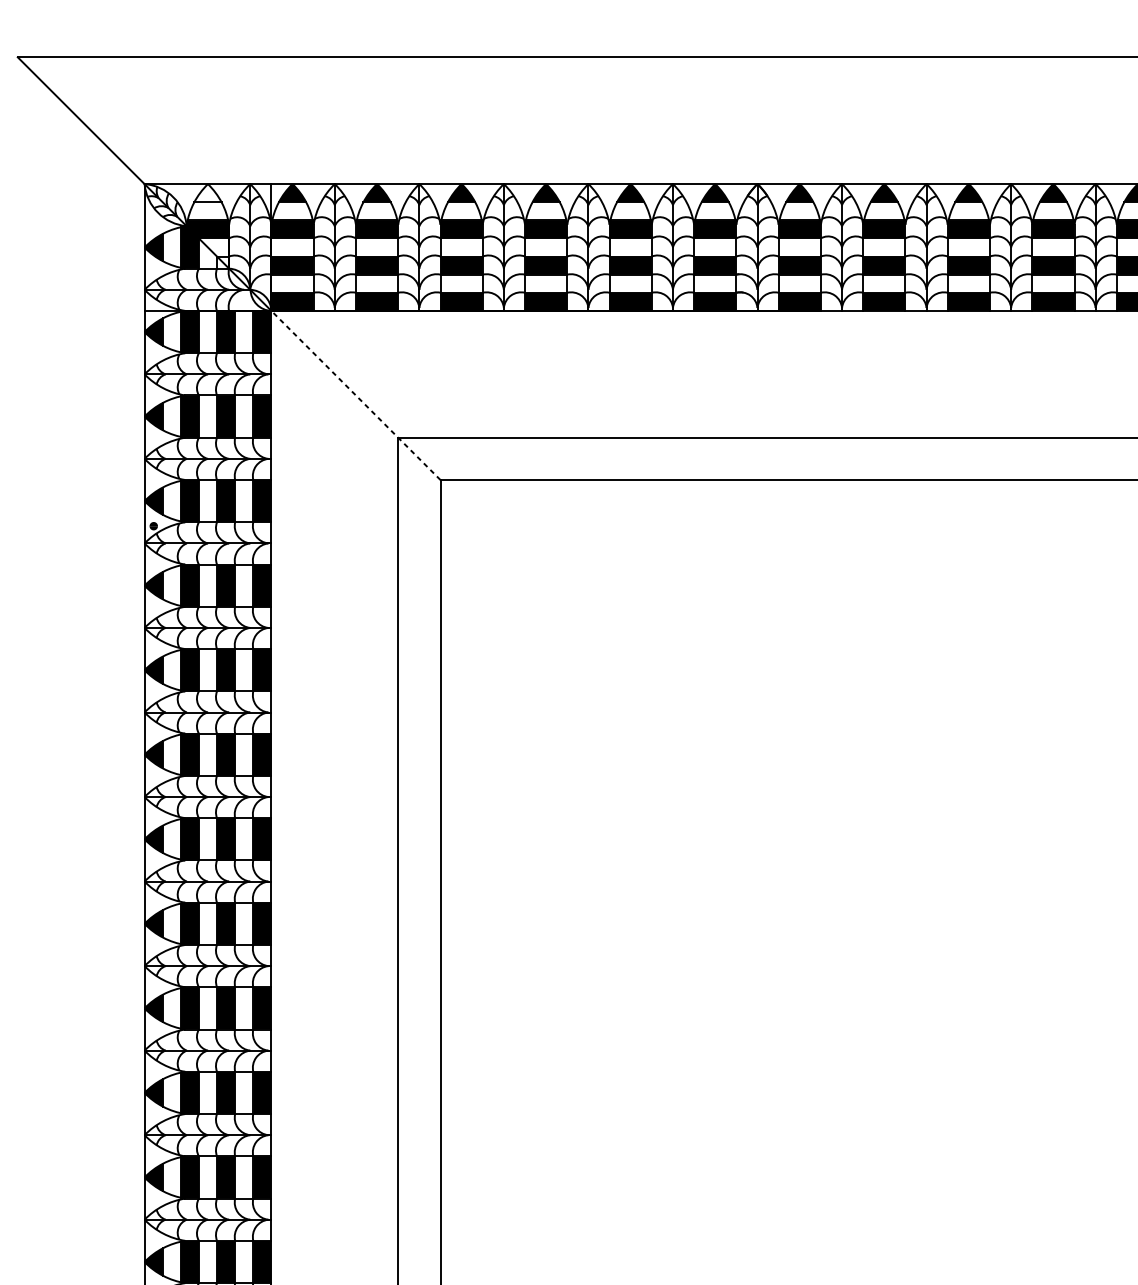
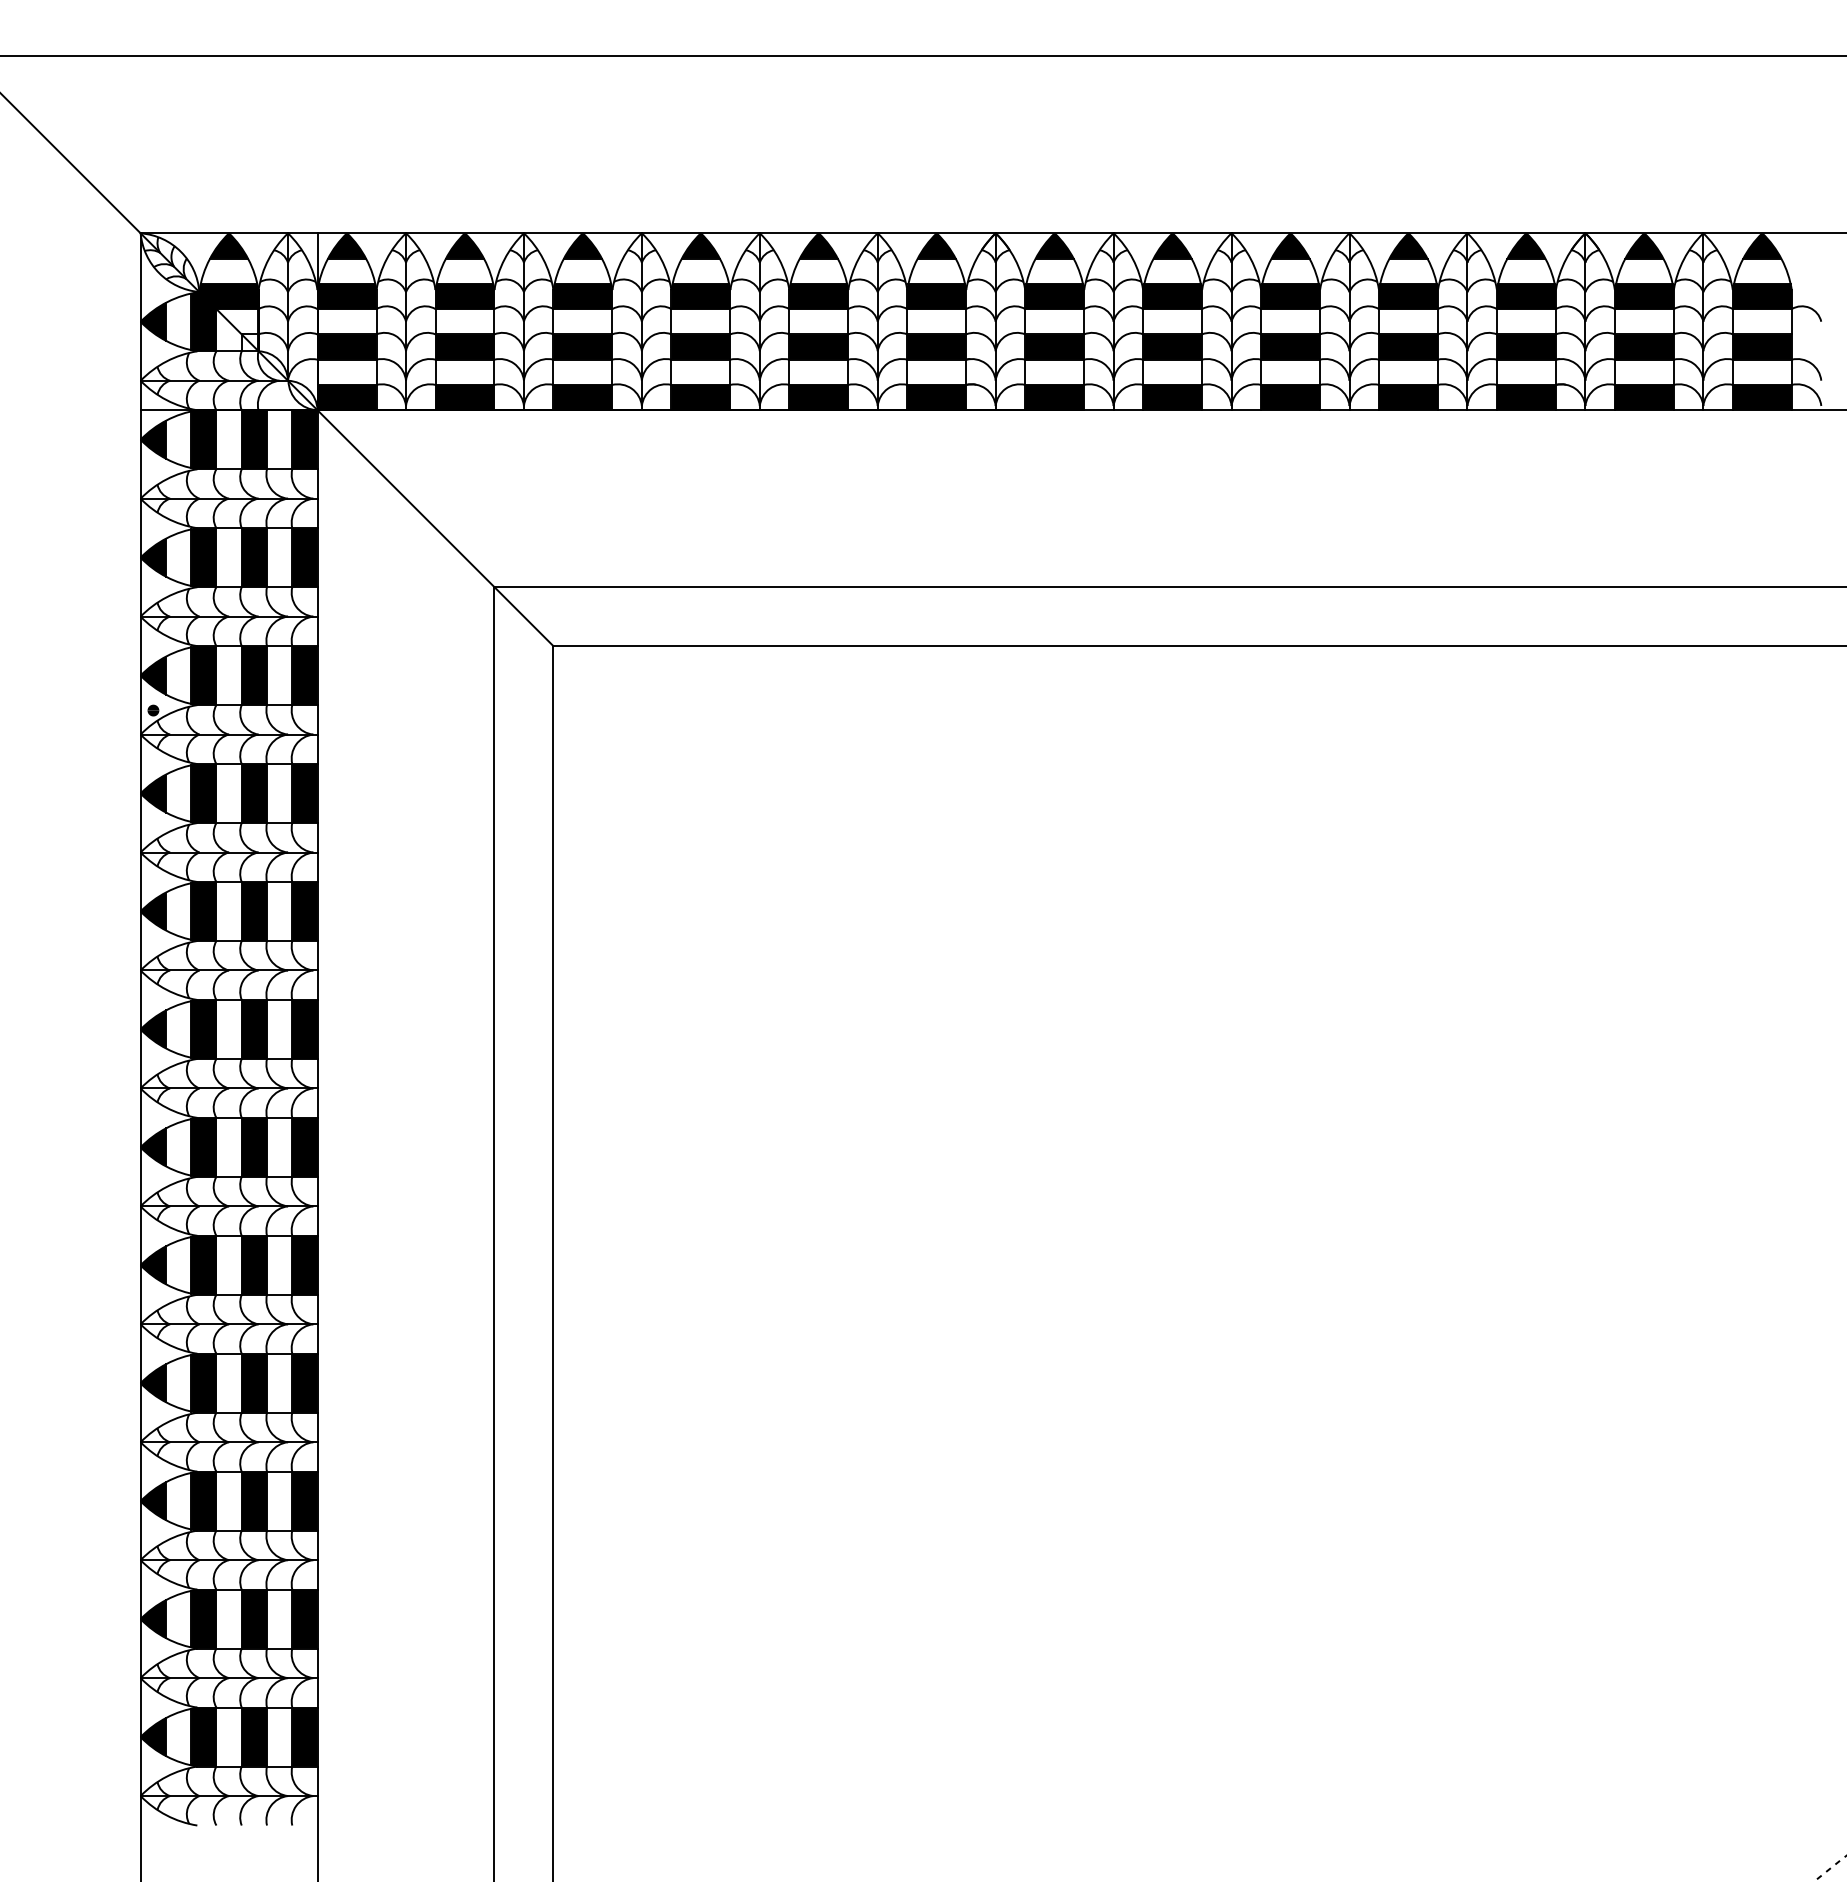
fill: (208, 192) -> (229, 245), added
line: (355, 395) -> (435, 528), dashed -> solid

